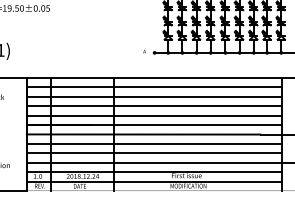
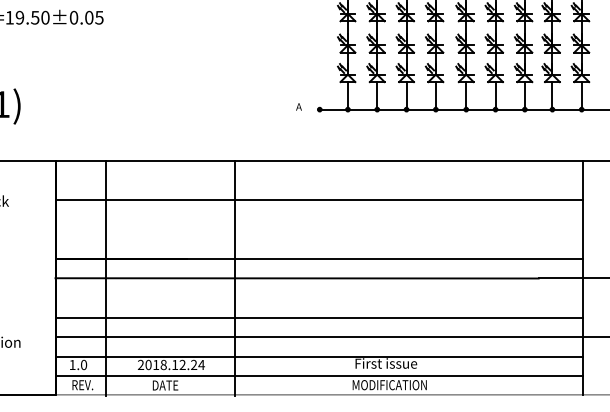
line: (153, 87) -> (317, 181), removed
line: (153, 106) -> (317, 220), removed
line: (153, 115) -> (317, 239), removed
line: (153, 144) -> (317, 299), removed

